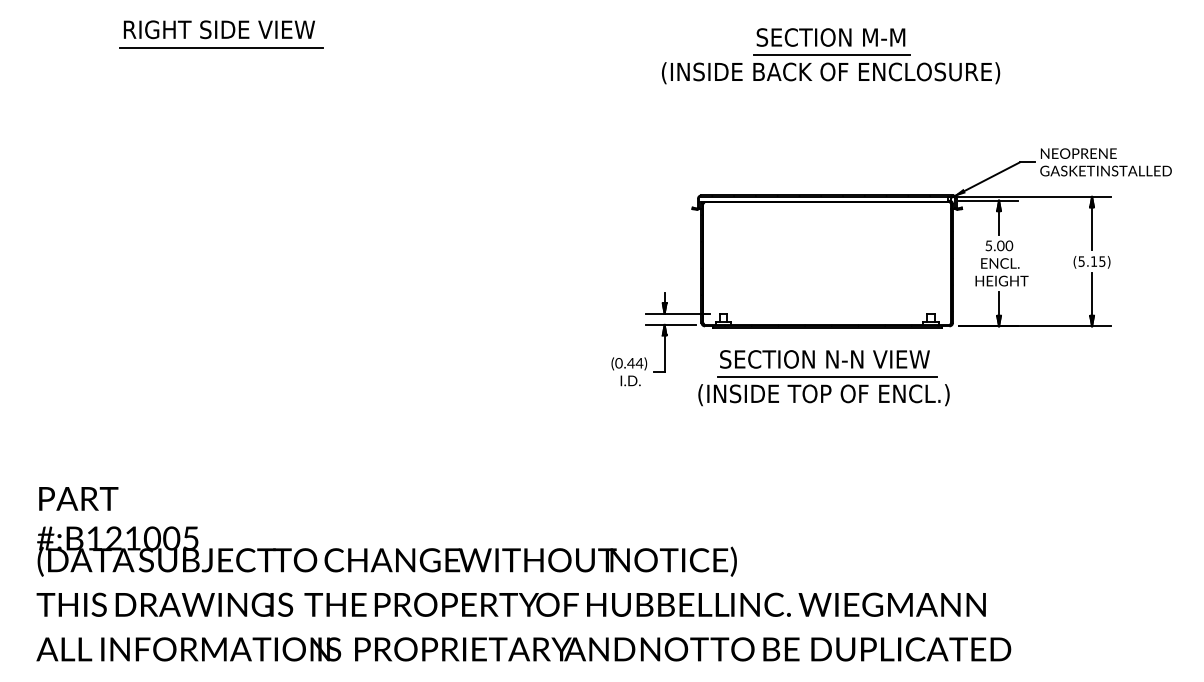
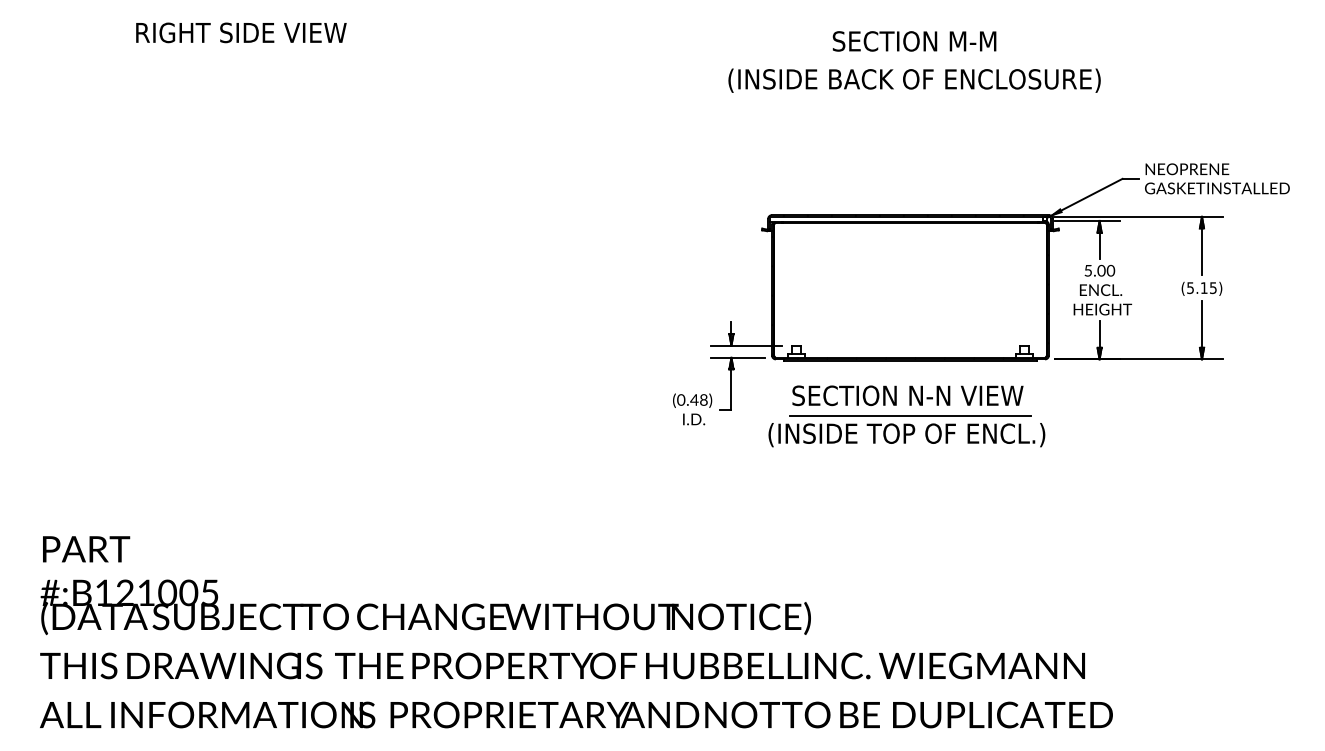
line: (221, 47) -> (243, 52), removed
line: (832, 55) -> (916, 61), removed
text: (639, 362) -> (703, 399), (0.44) -> (0.48)

